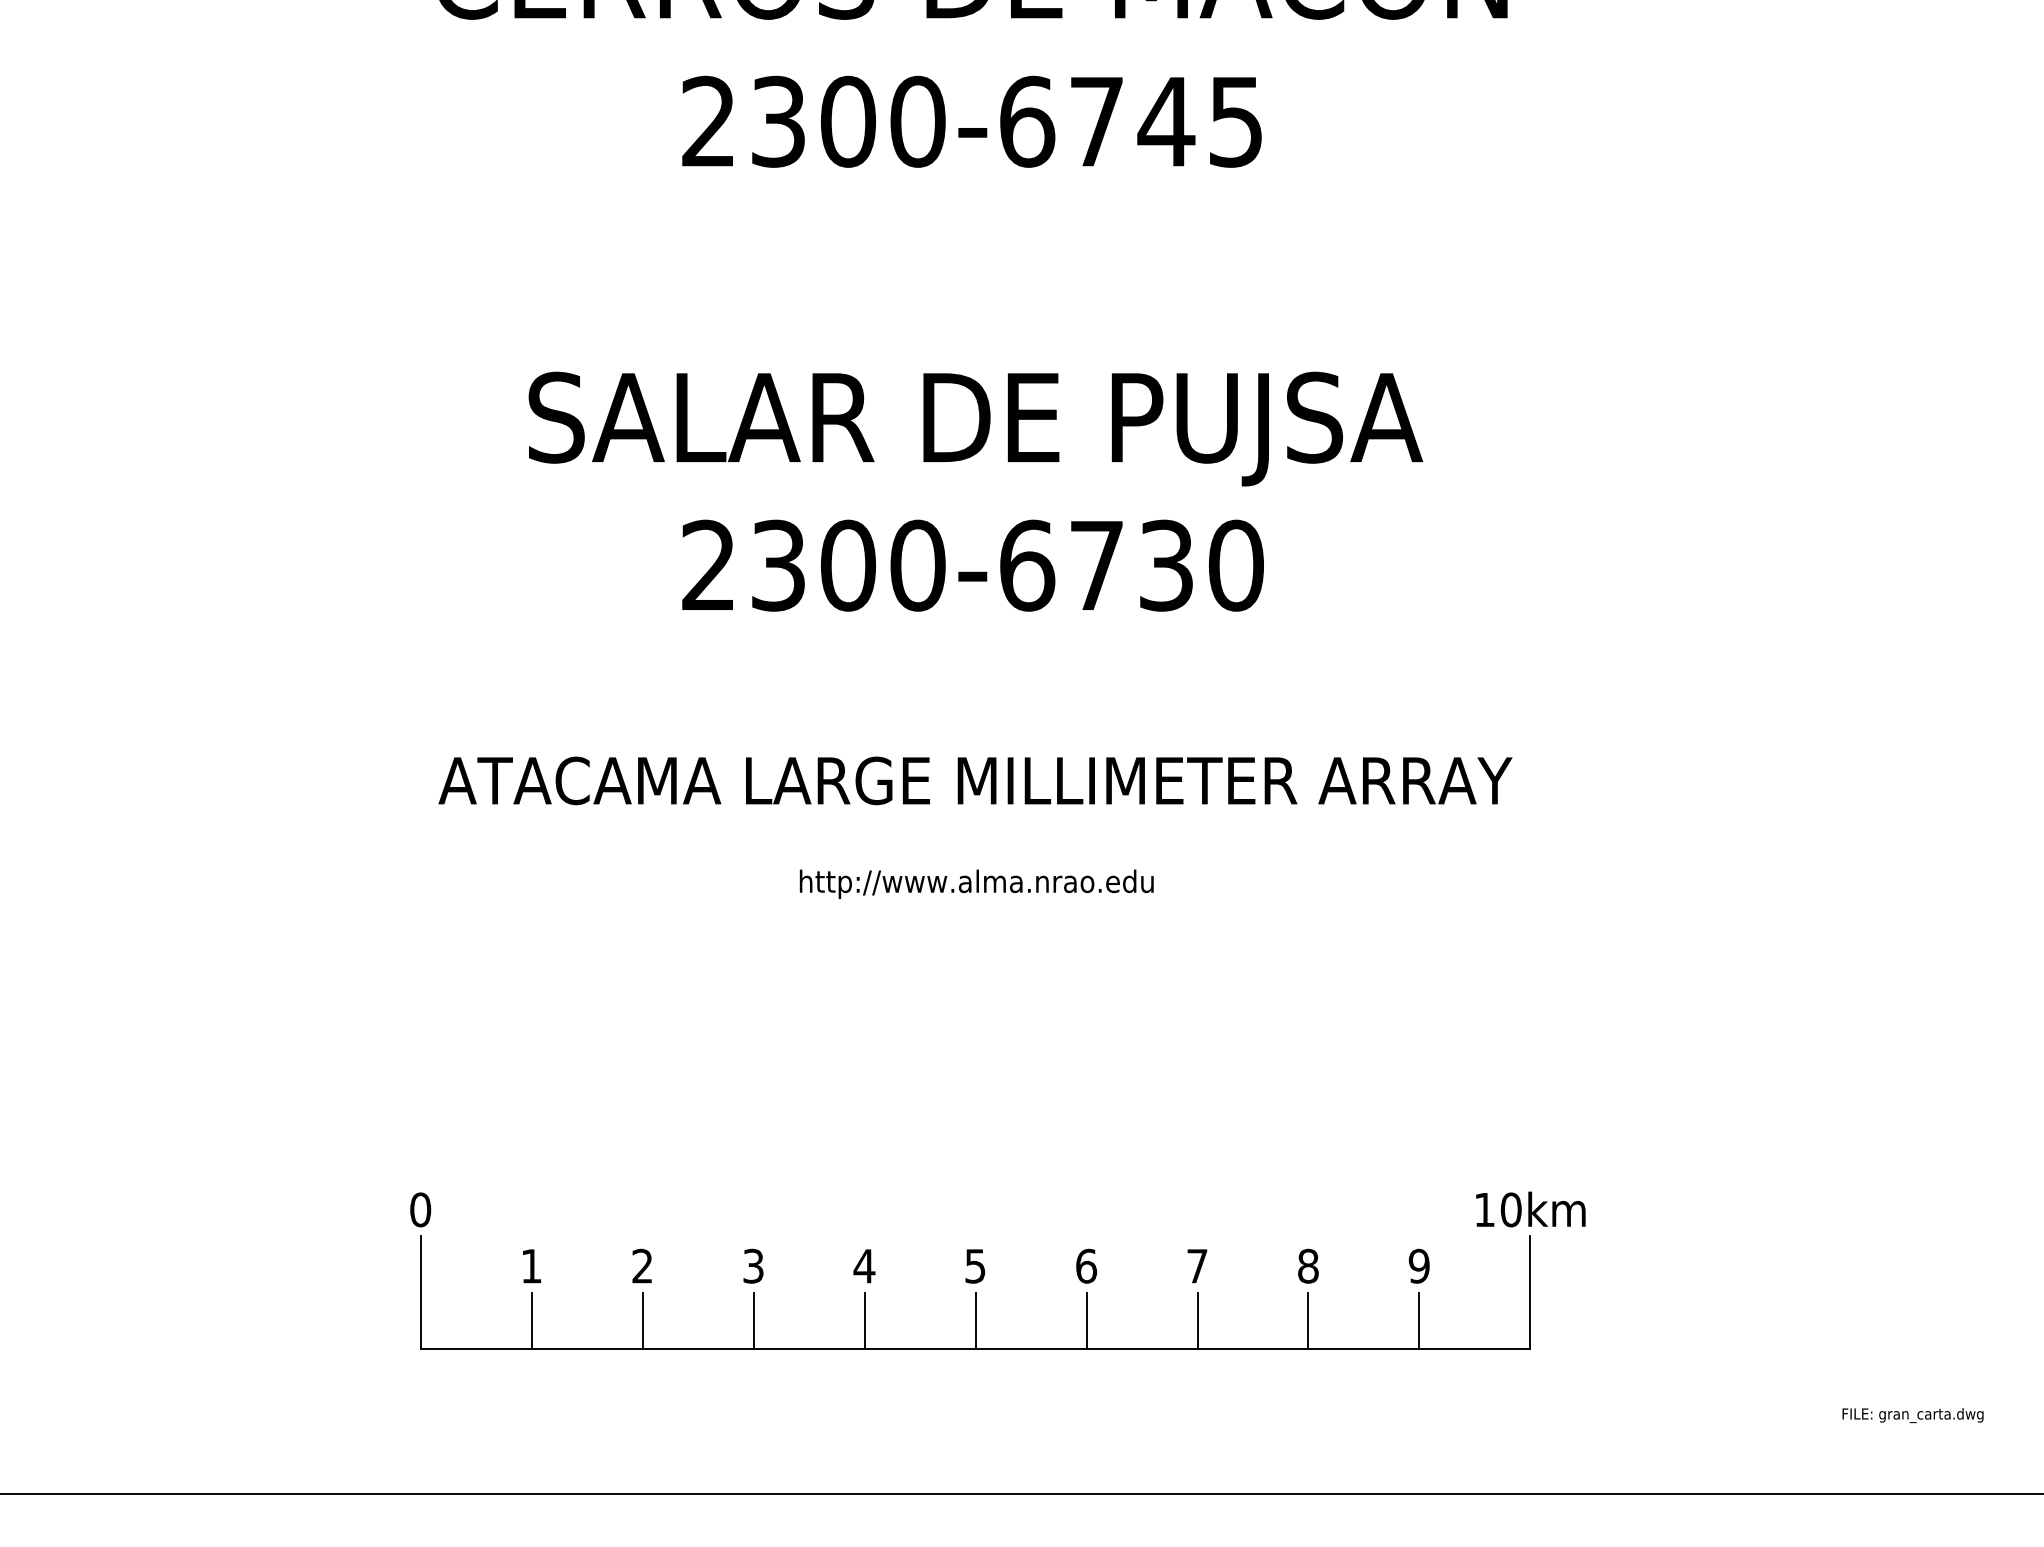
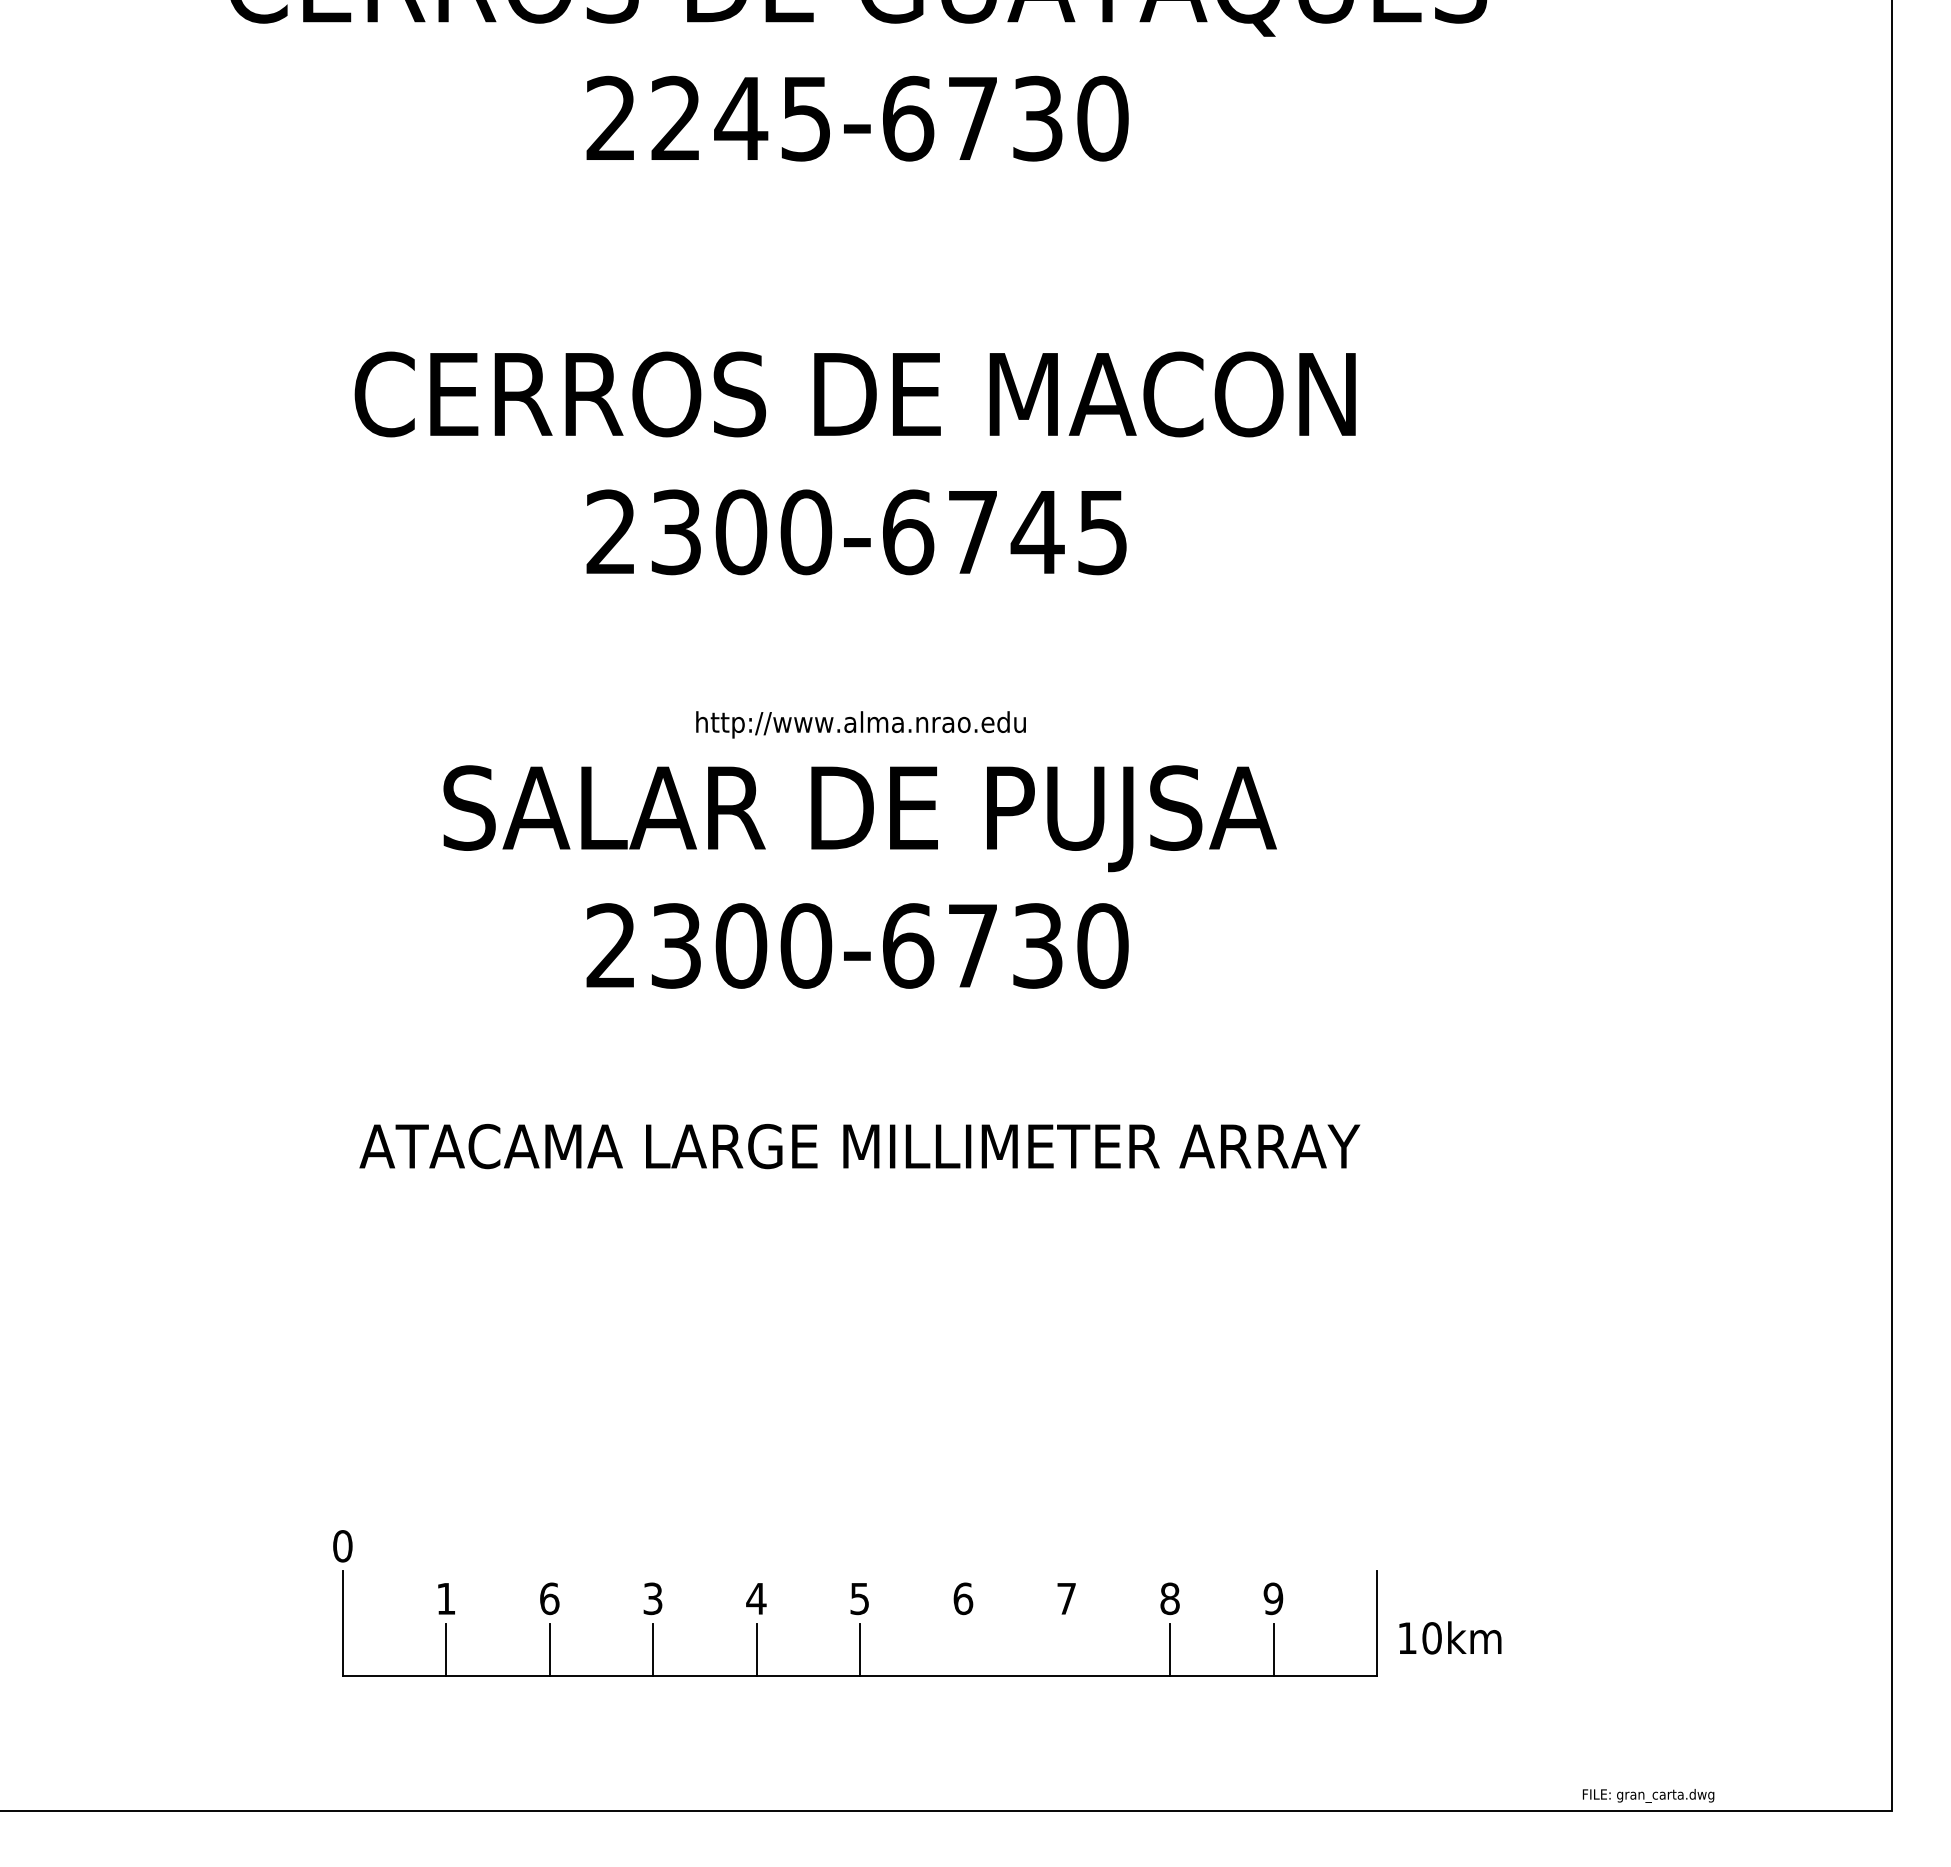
text: (976, 883) -> (860, 724), moved
text: (1530, 1209) -> (1450, 1637), moved
text: (642, 1265) -> (549, 1598), 2 -> 6
line: (1086, 1320) -> (963, 1649), removed
line: (1197, 1320) -> (1066, 1649), removed
text: (1912, 1415) -> (1648, 1795), moved

